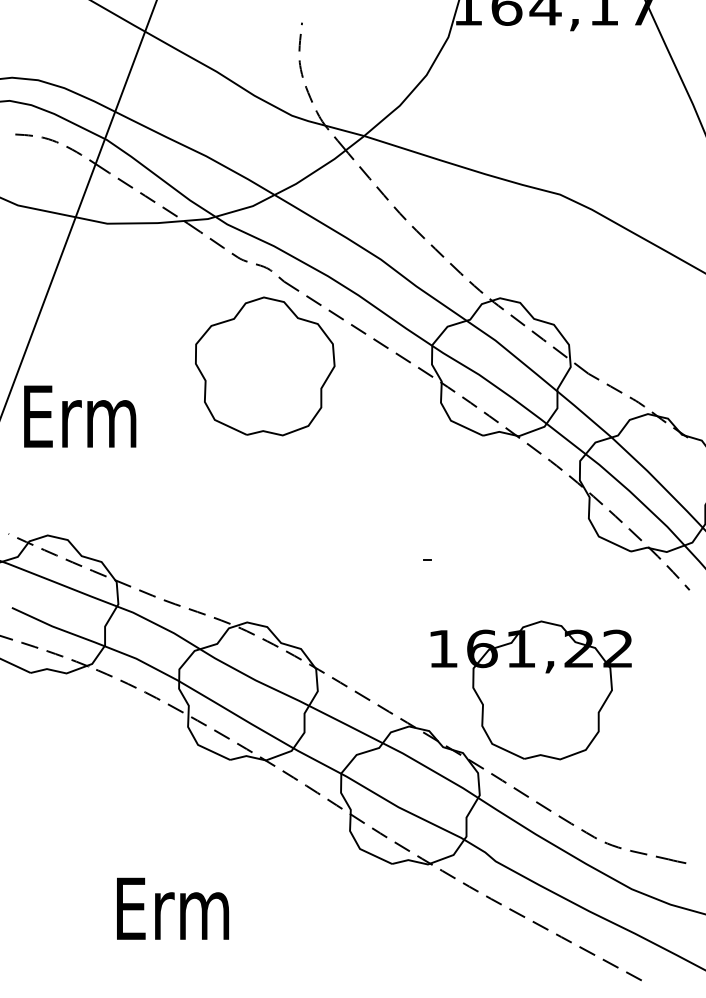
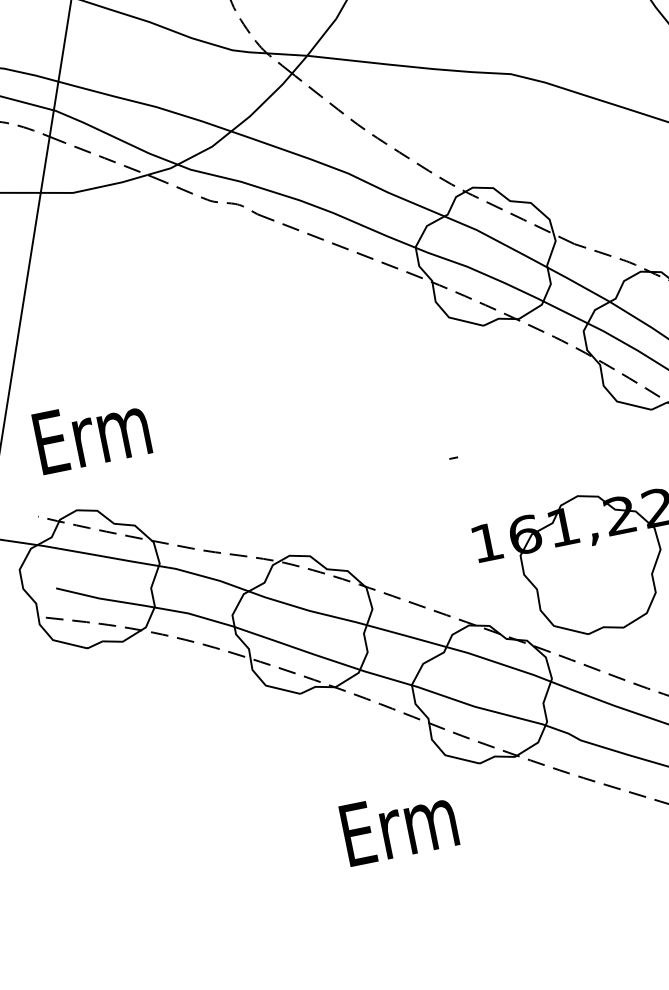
part: (265, 366) -> (256, 301), removed
text: (80, 416) -> (92, 433), moved
text: (172, 908) -> (398, 825), moved

